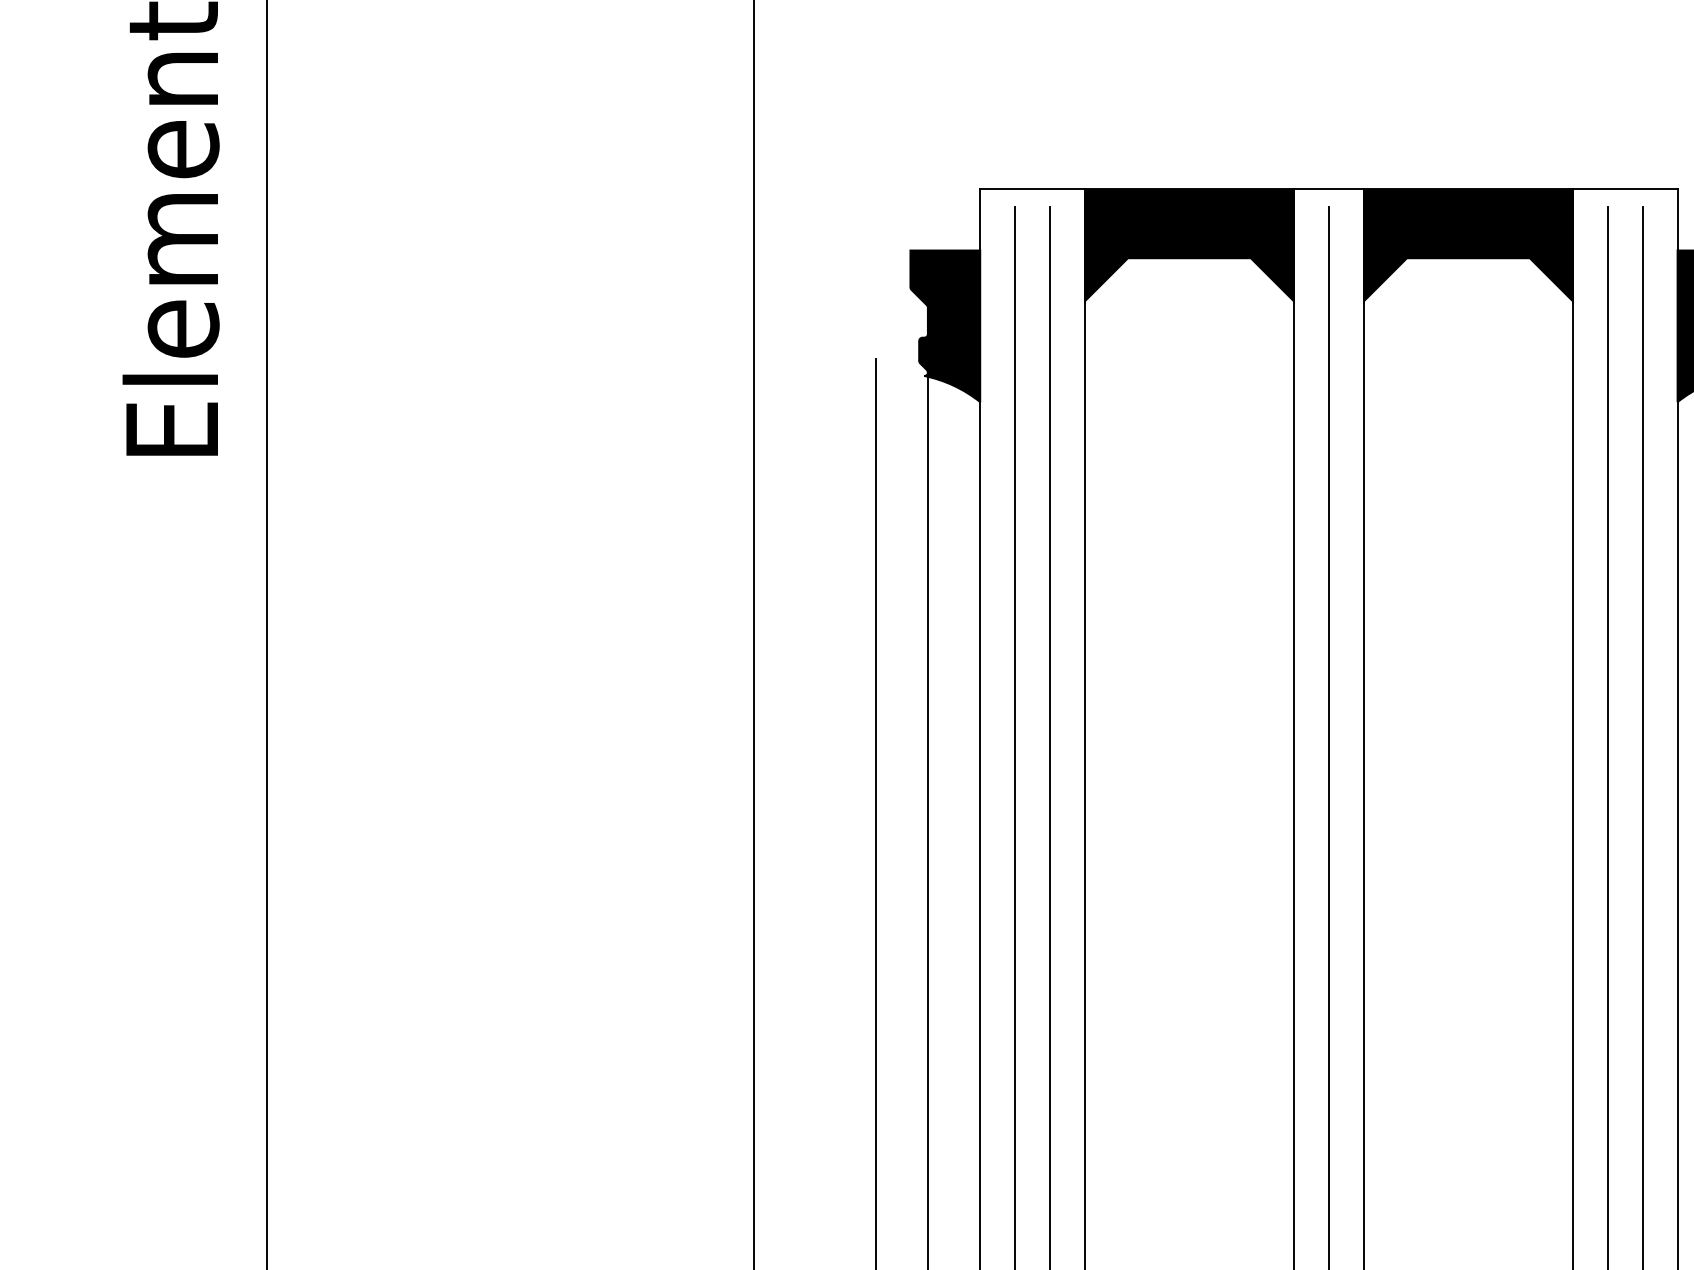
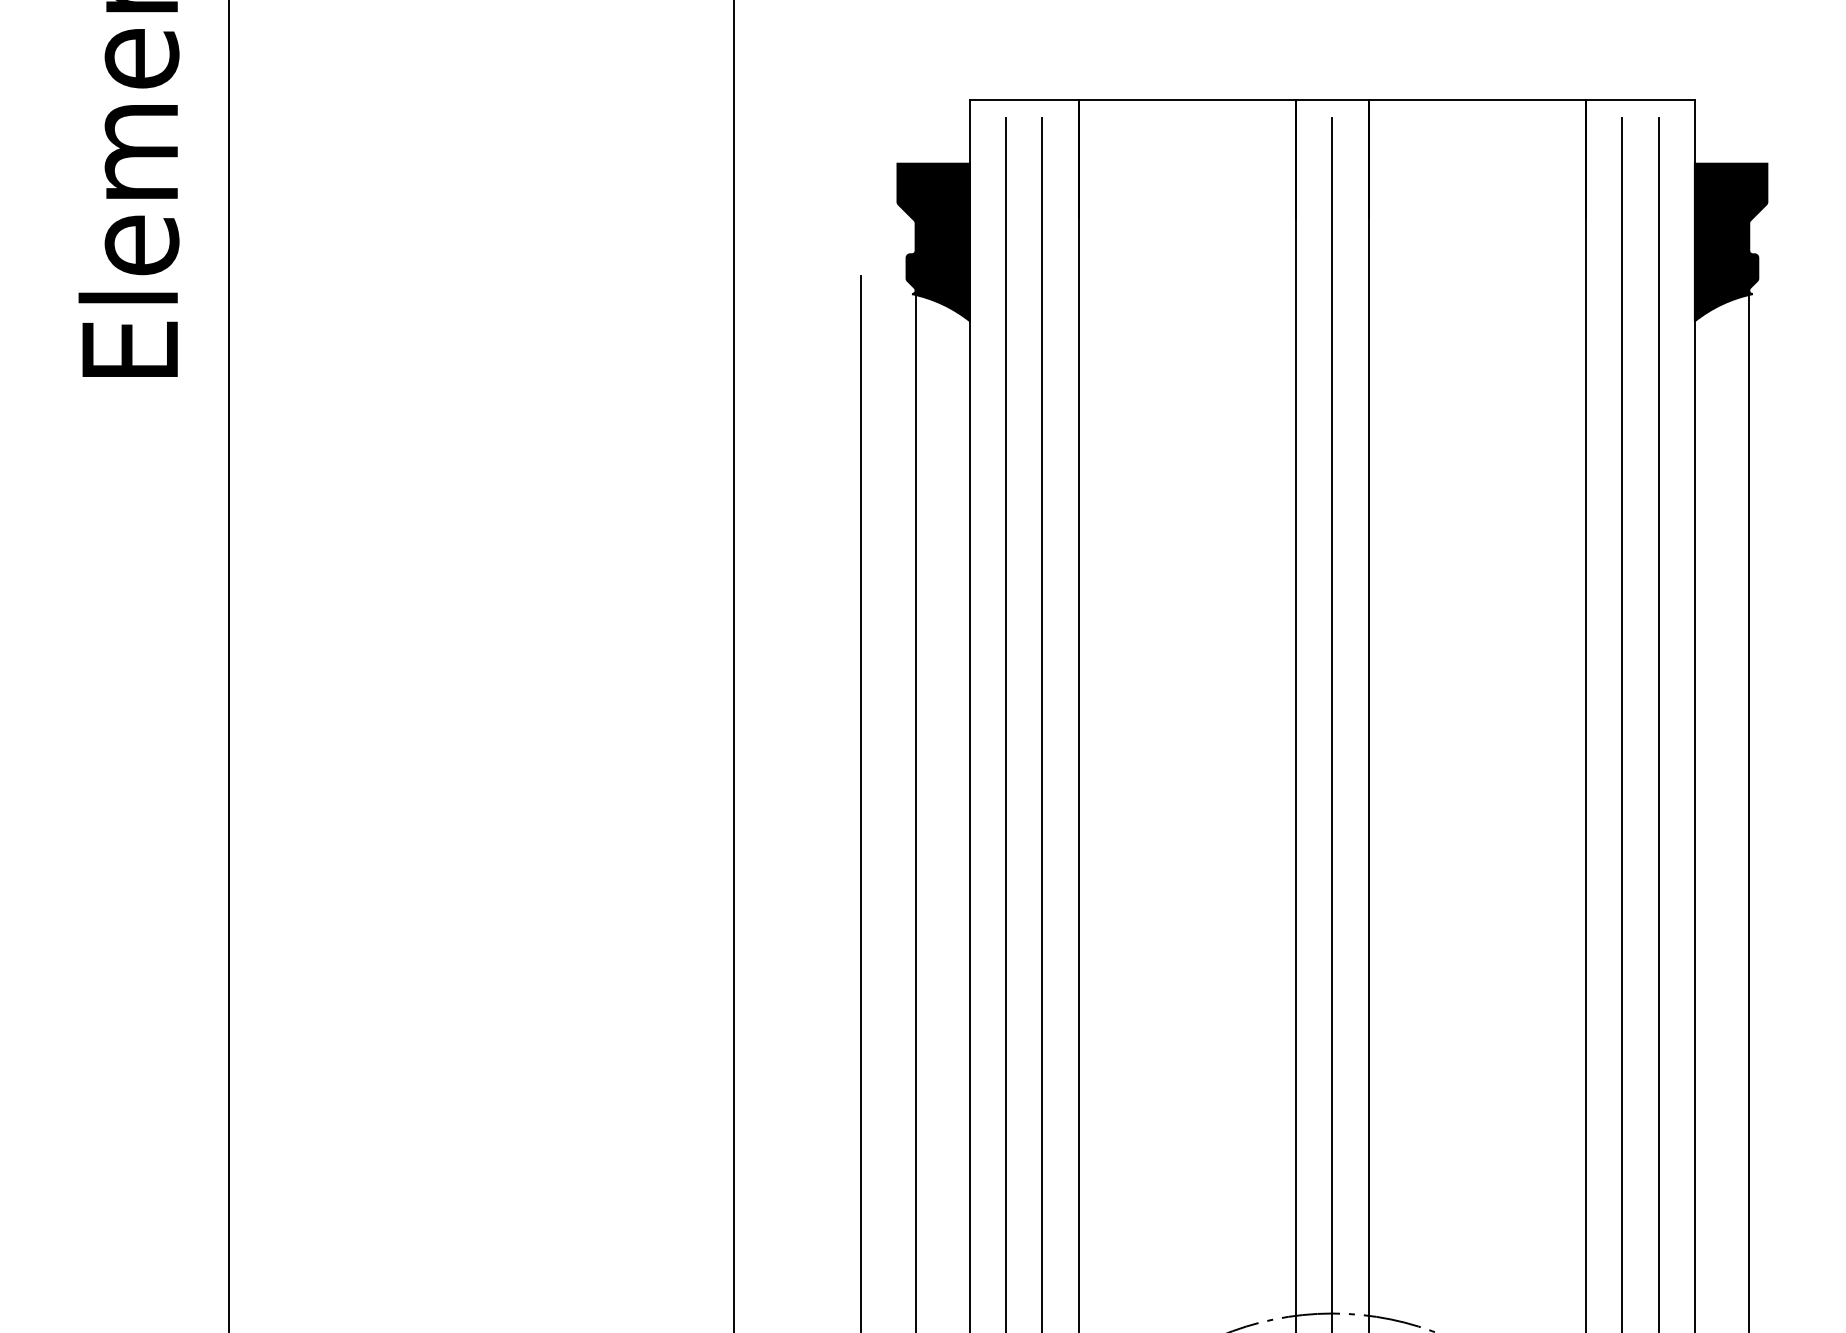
fill: (1189, 246) -> (1187, 159), removed
fill: (1468, 246) -> (1477, 159), removed

